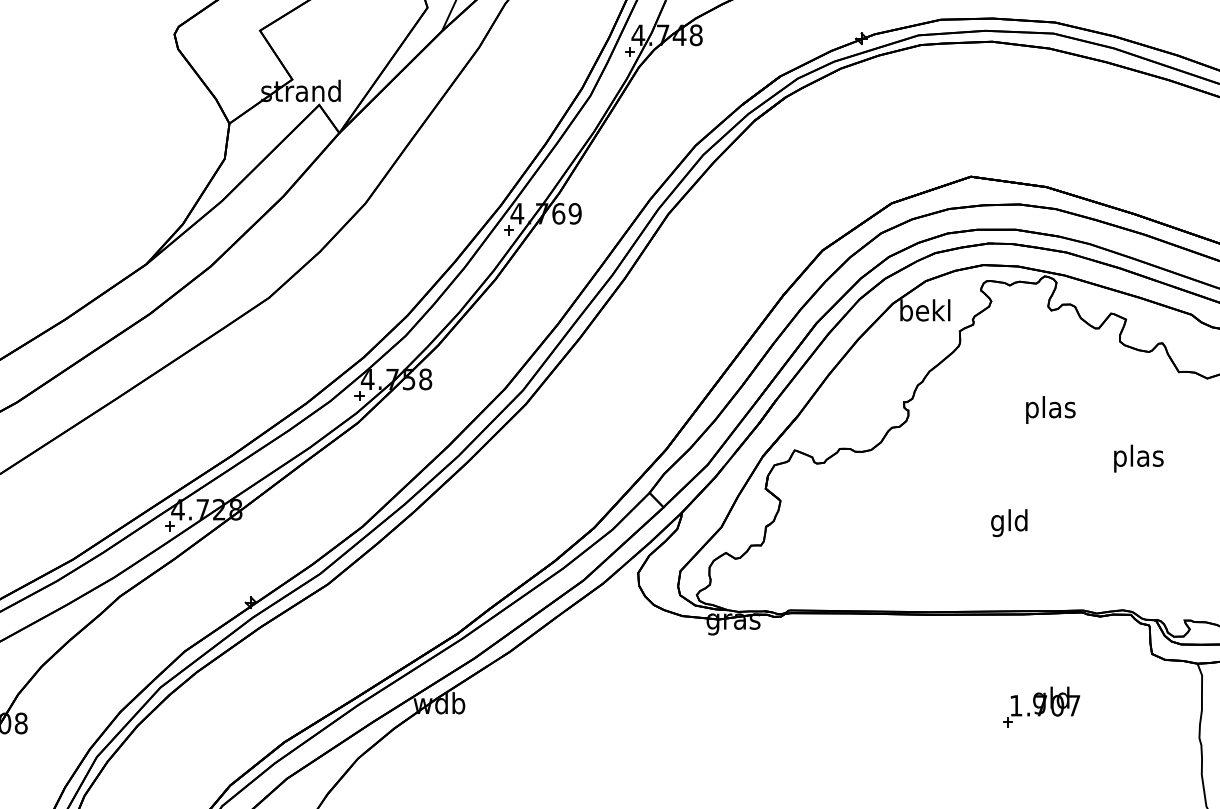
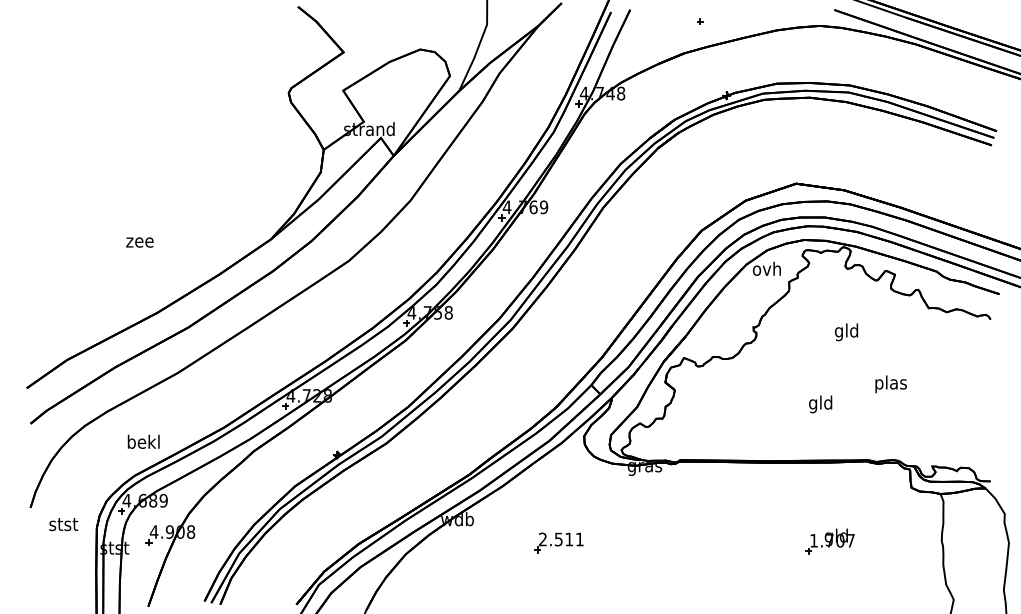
text: (924, 309) -> (766, 268), bekl -> ovh
text: (1049, 410) -> (846, 332), plas -> gld
text: (1137, 458) -> (890, 384), moved
part: (1040, 706) -> (829, 541), moved
part: (597, 739) -> (558, 542), added

